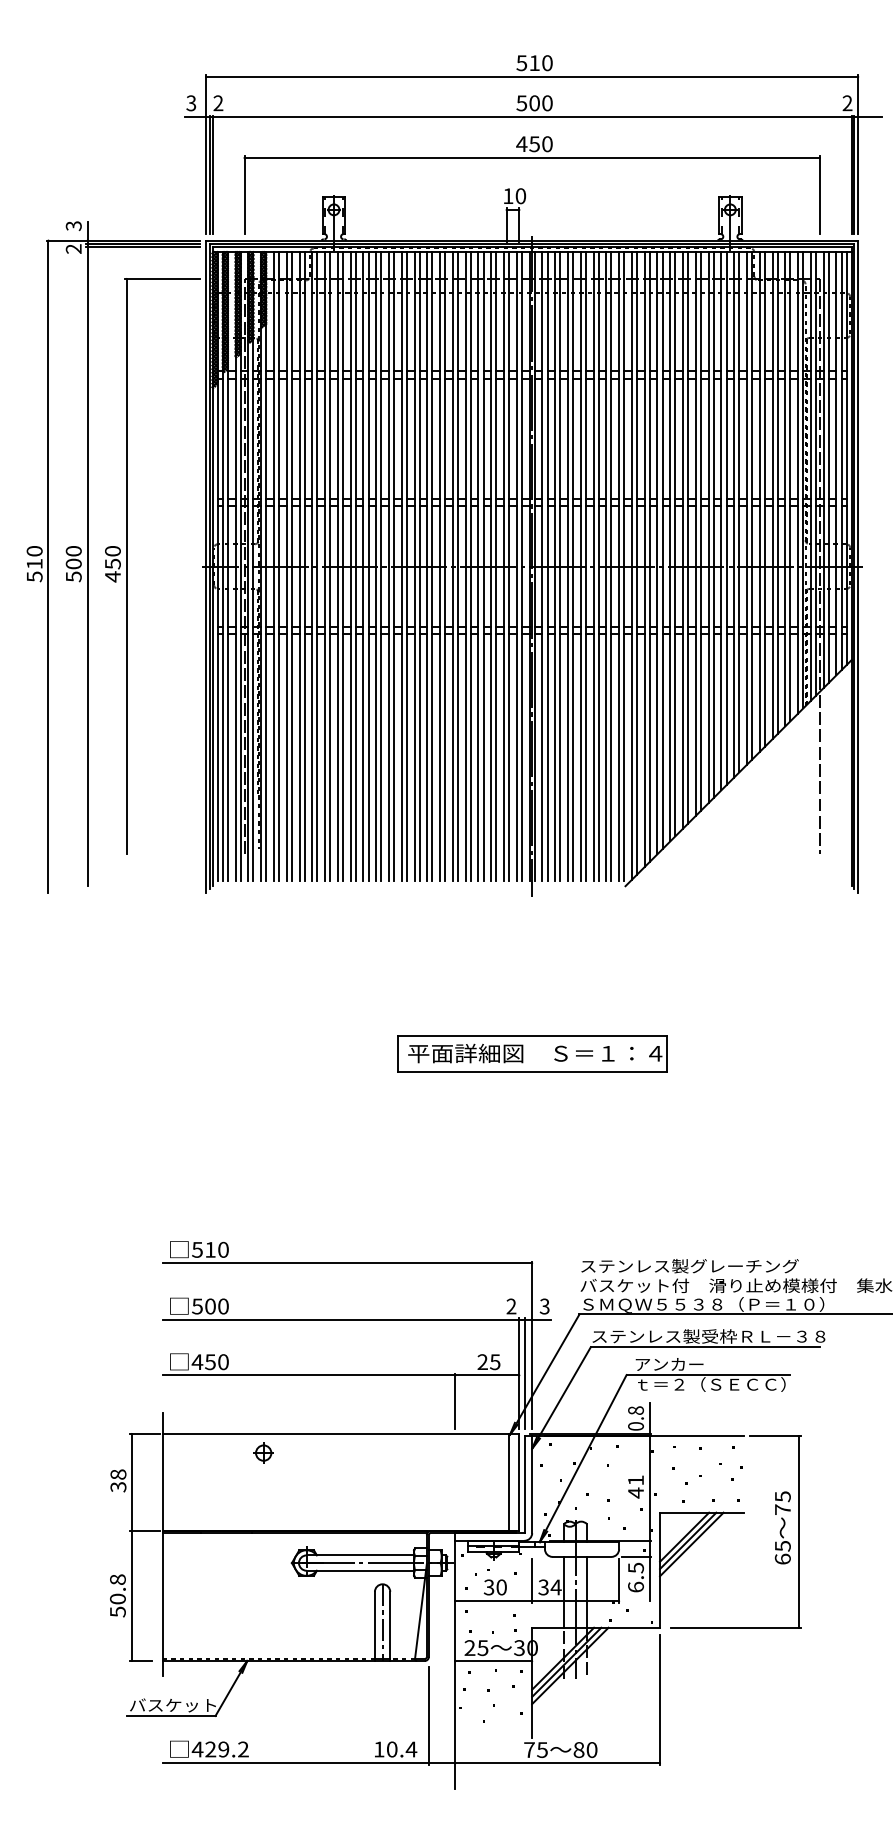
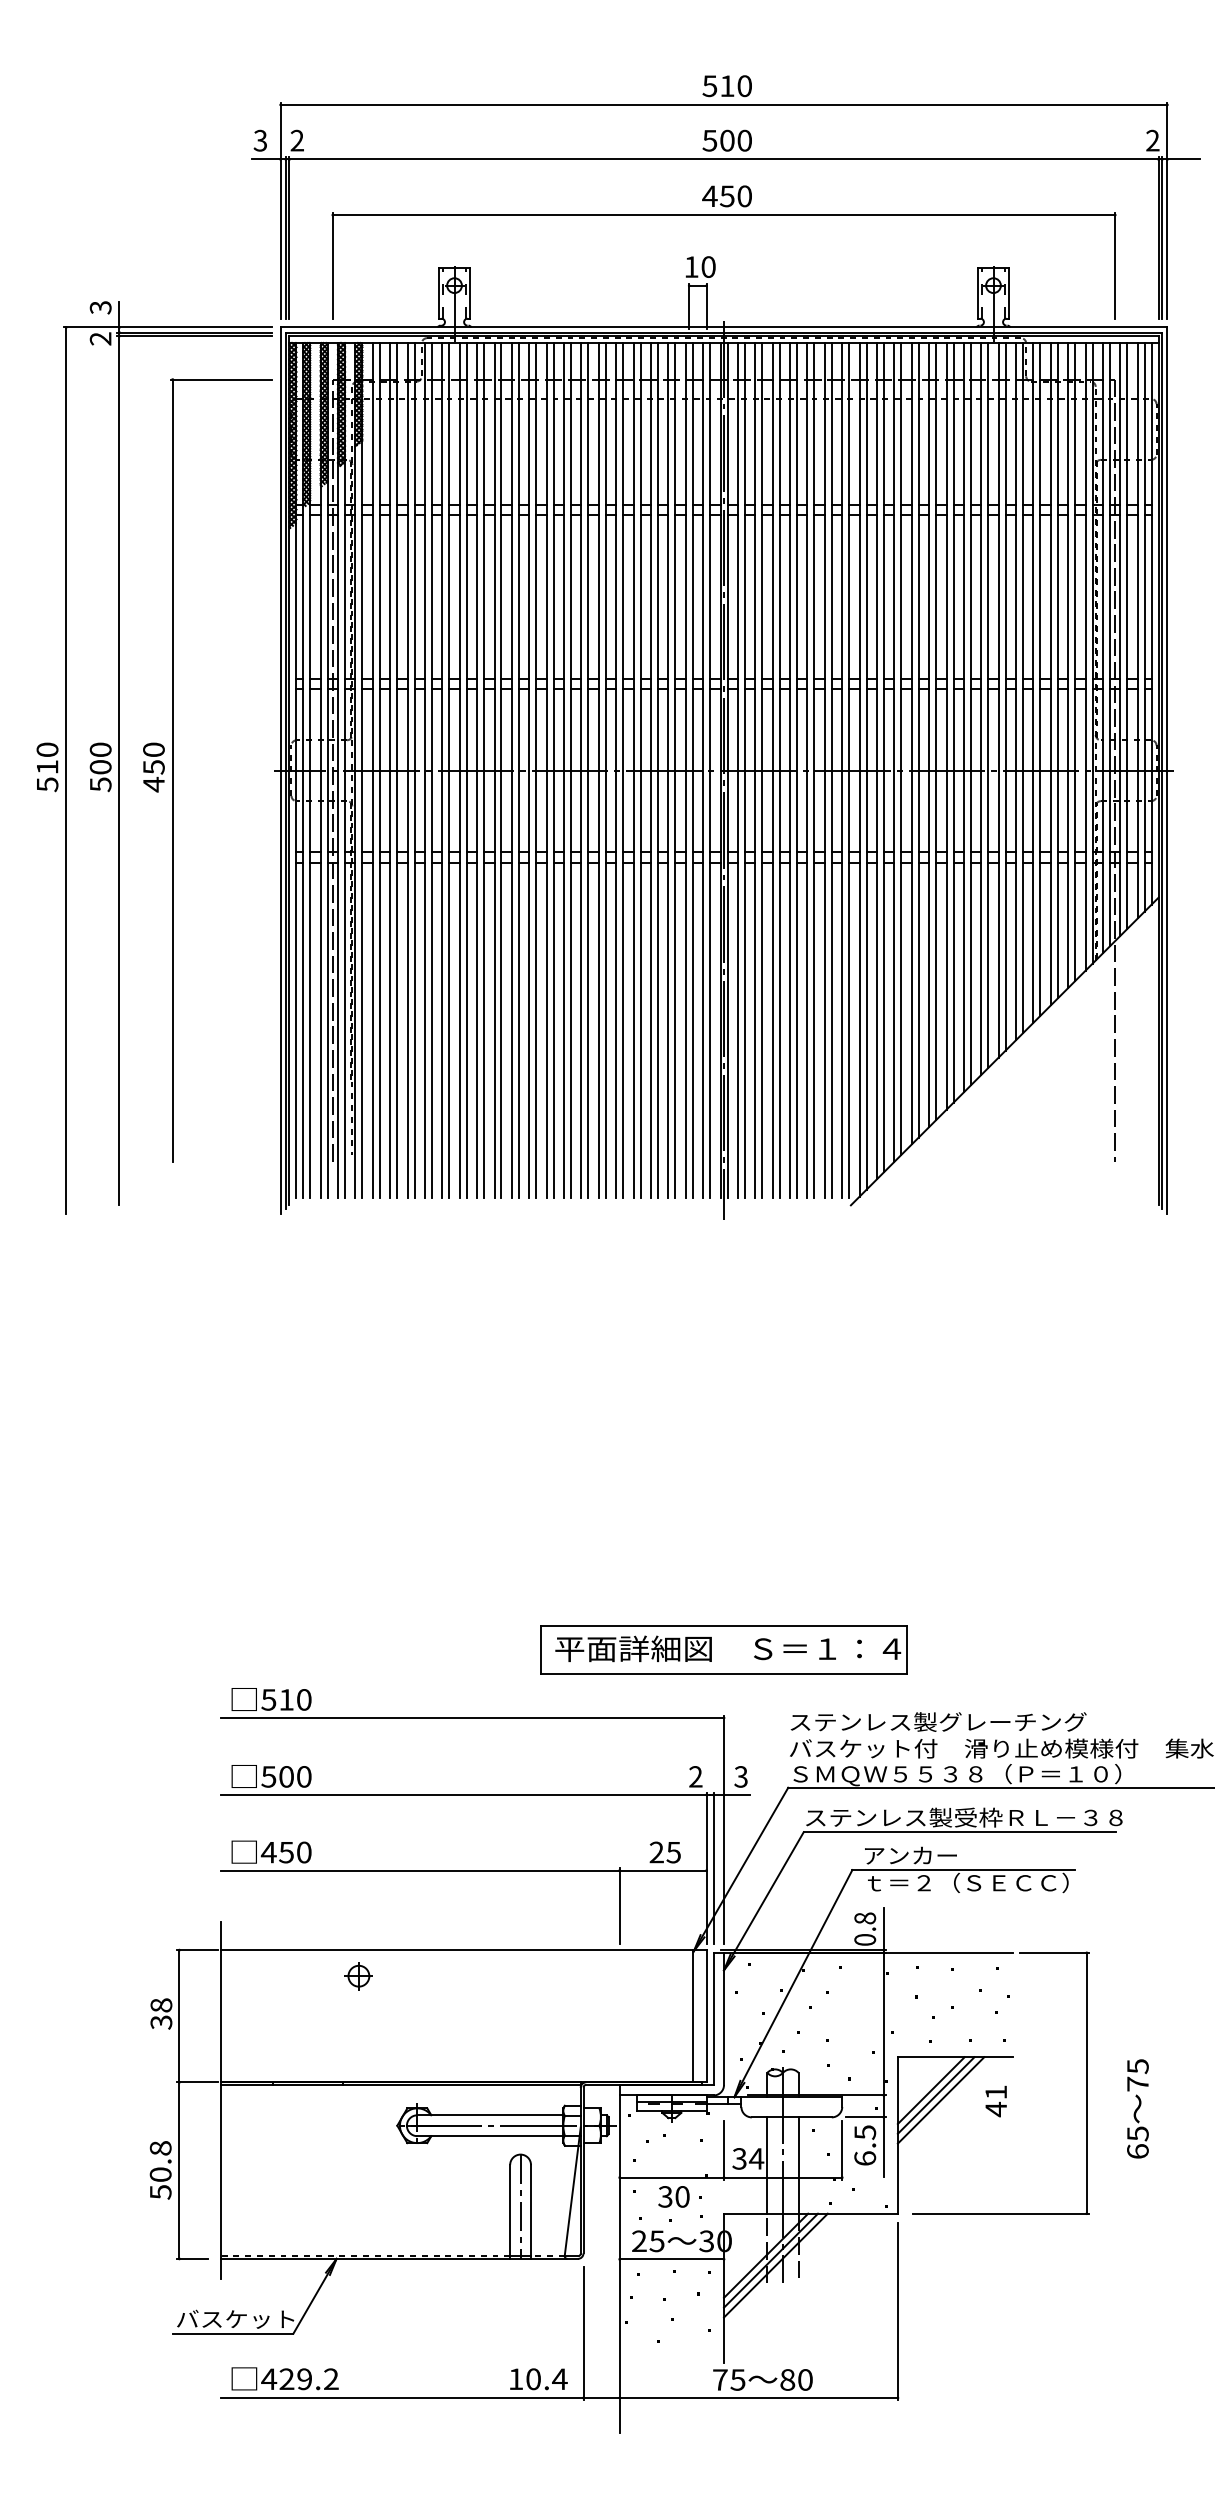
part: (531, 1054) -> (723, 1649), moved
text: (635, 1487) -> (995, 2101), moved
text: (782, 1527) -> (1137, 2108), moved
text: (495, 1587) -> (673, 2196), moved

